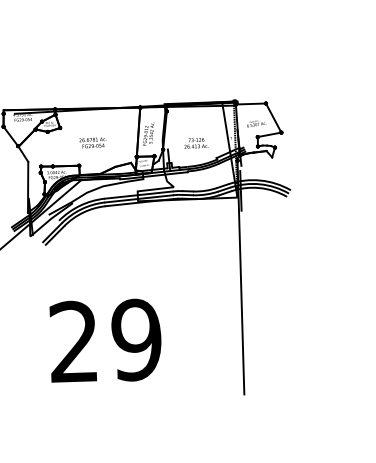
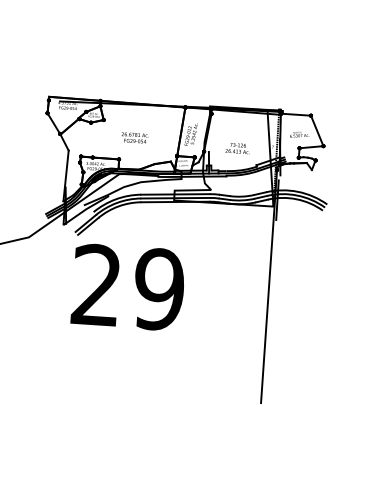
text: (103, 340) -> (126, 286), moved

